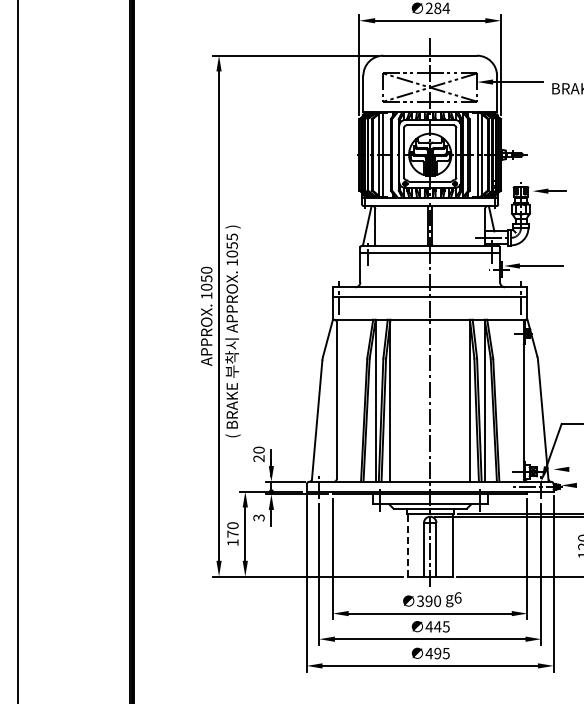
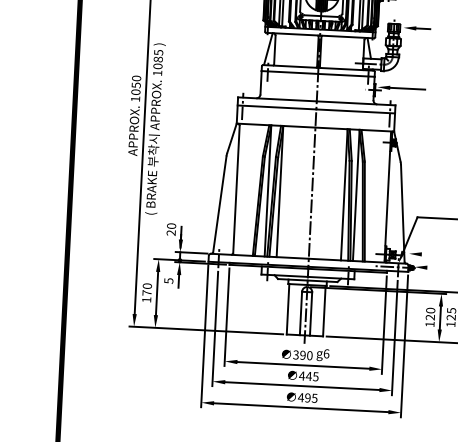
text: (231, 245) -> (157, 59), 1055 -> 1085
text: (258, 517) -> (168, 280), 3 -> 5
line: (407, 544) -> (287, 308), dashed -> solid

